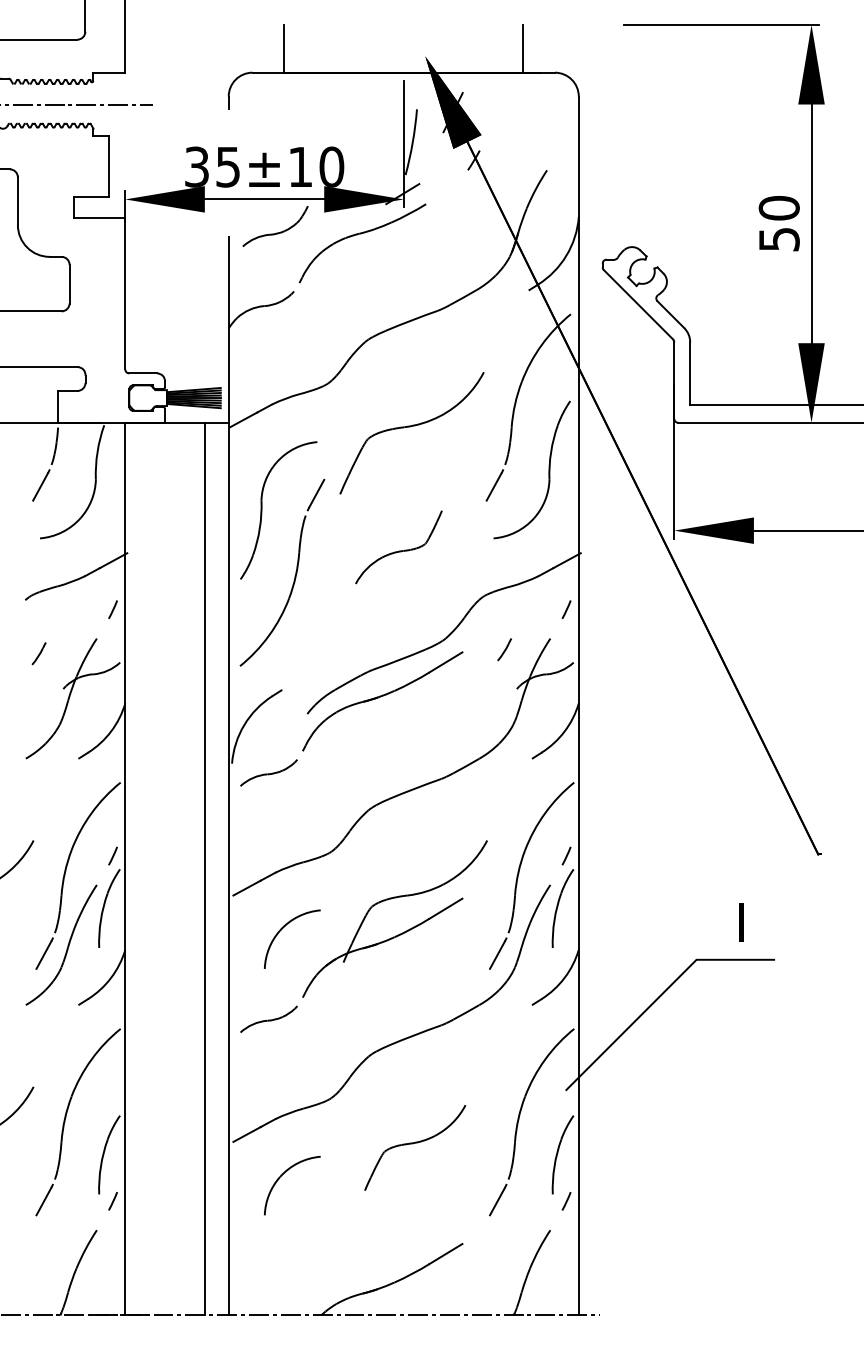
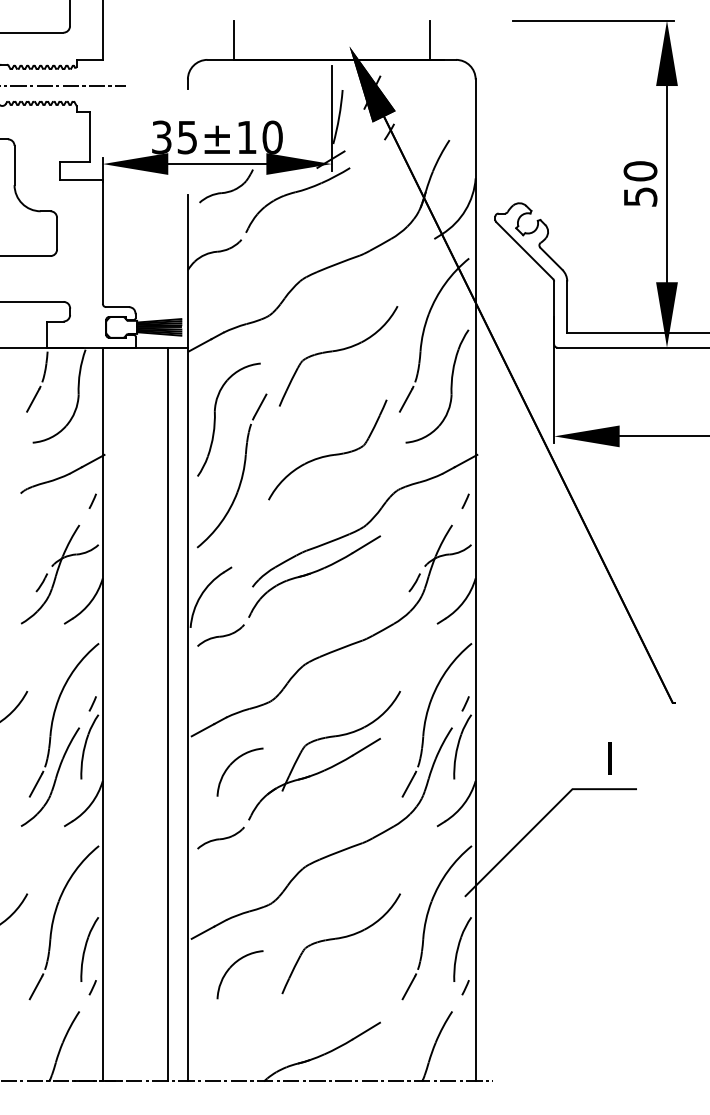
part: (398, 547) -> (327, 450), size x1.67
line: (504, 649) -> (414, 582), moved
line: (39, 653) -> (42, 582), moved
part: (414, 1147) -> (340, 943), size x1.43

